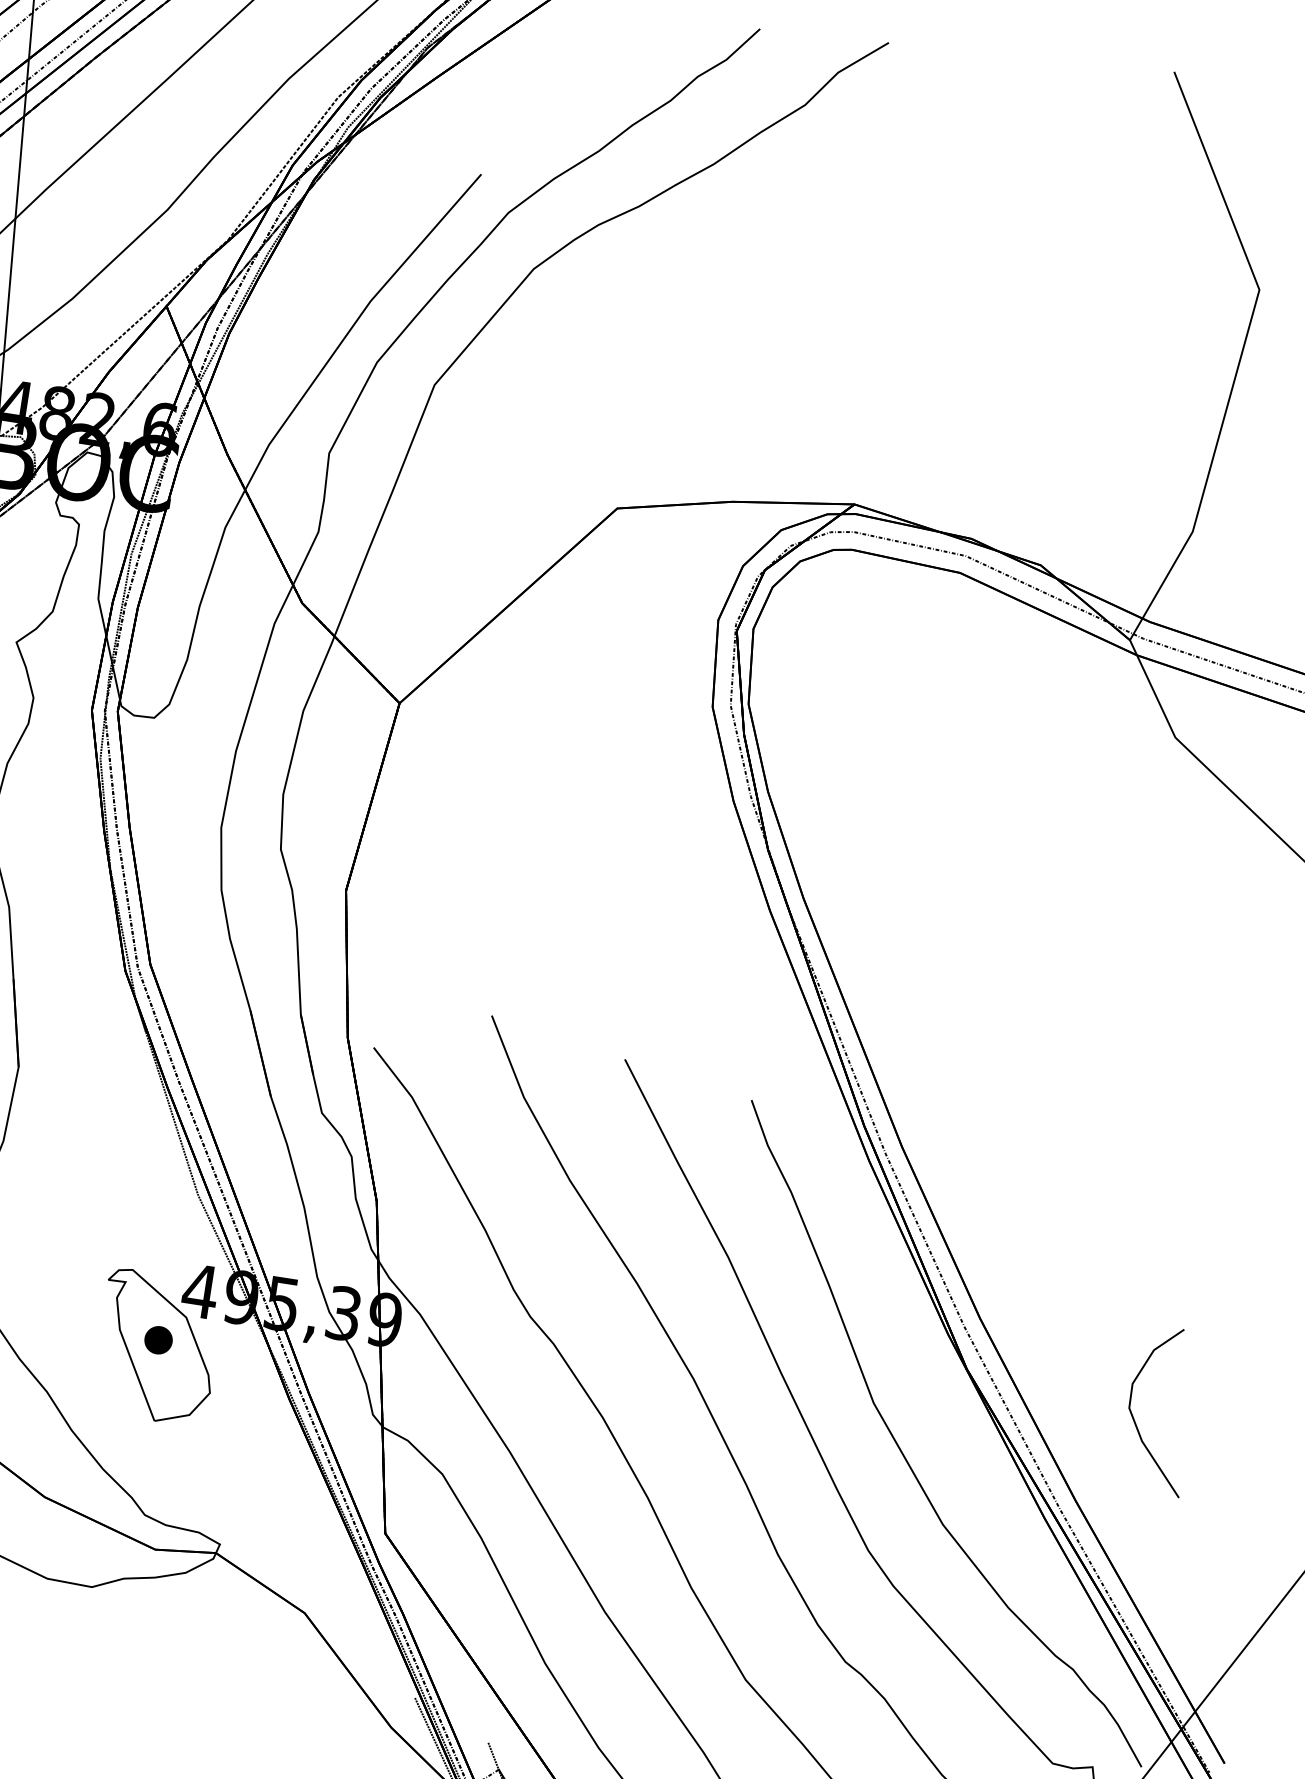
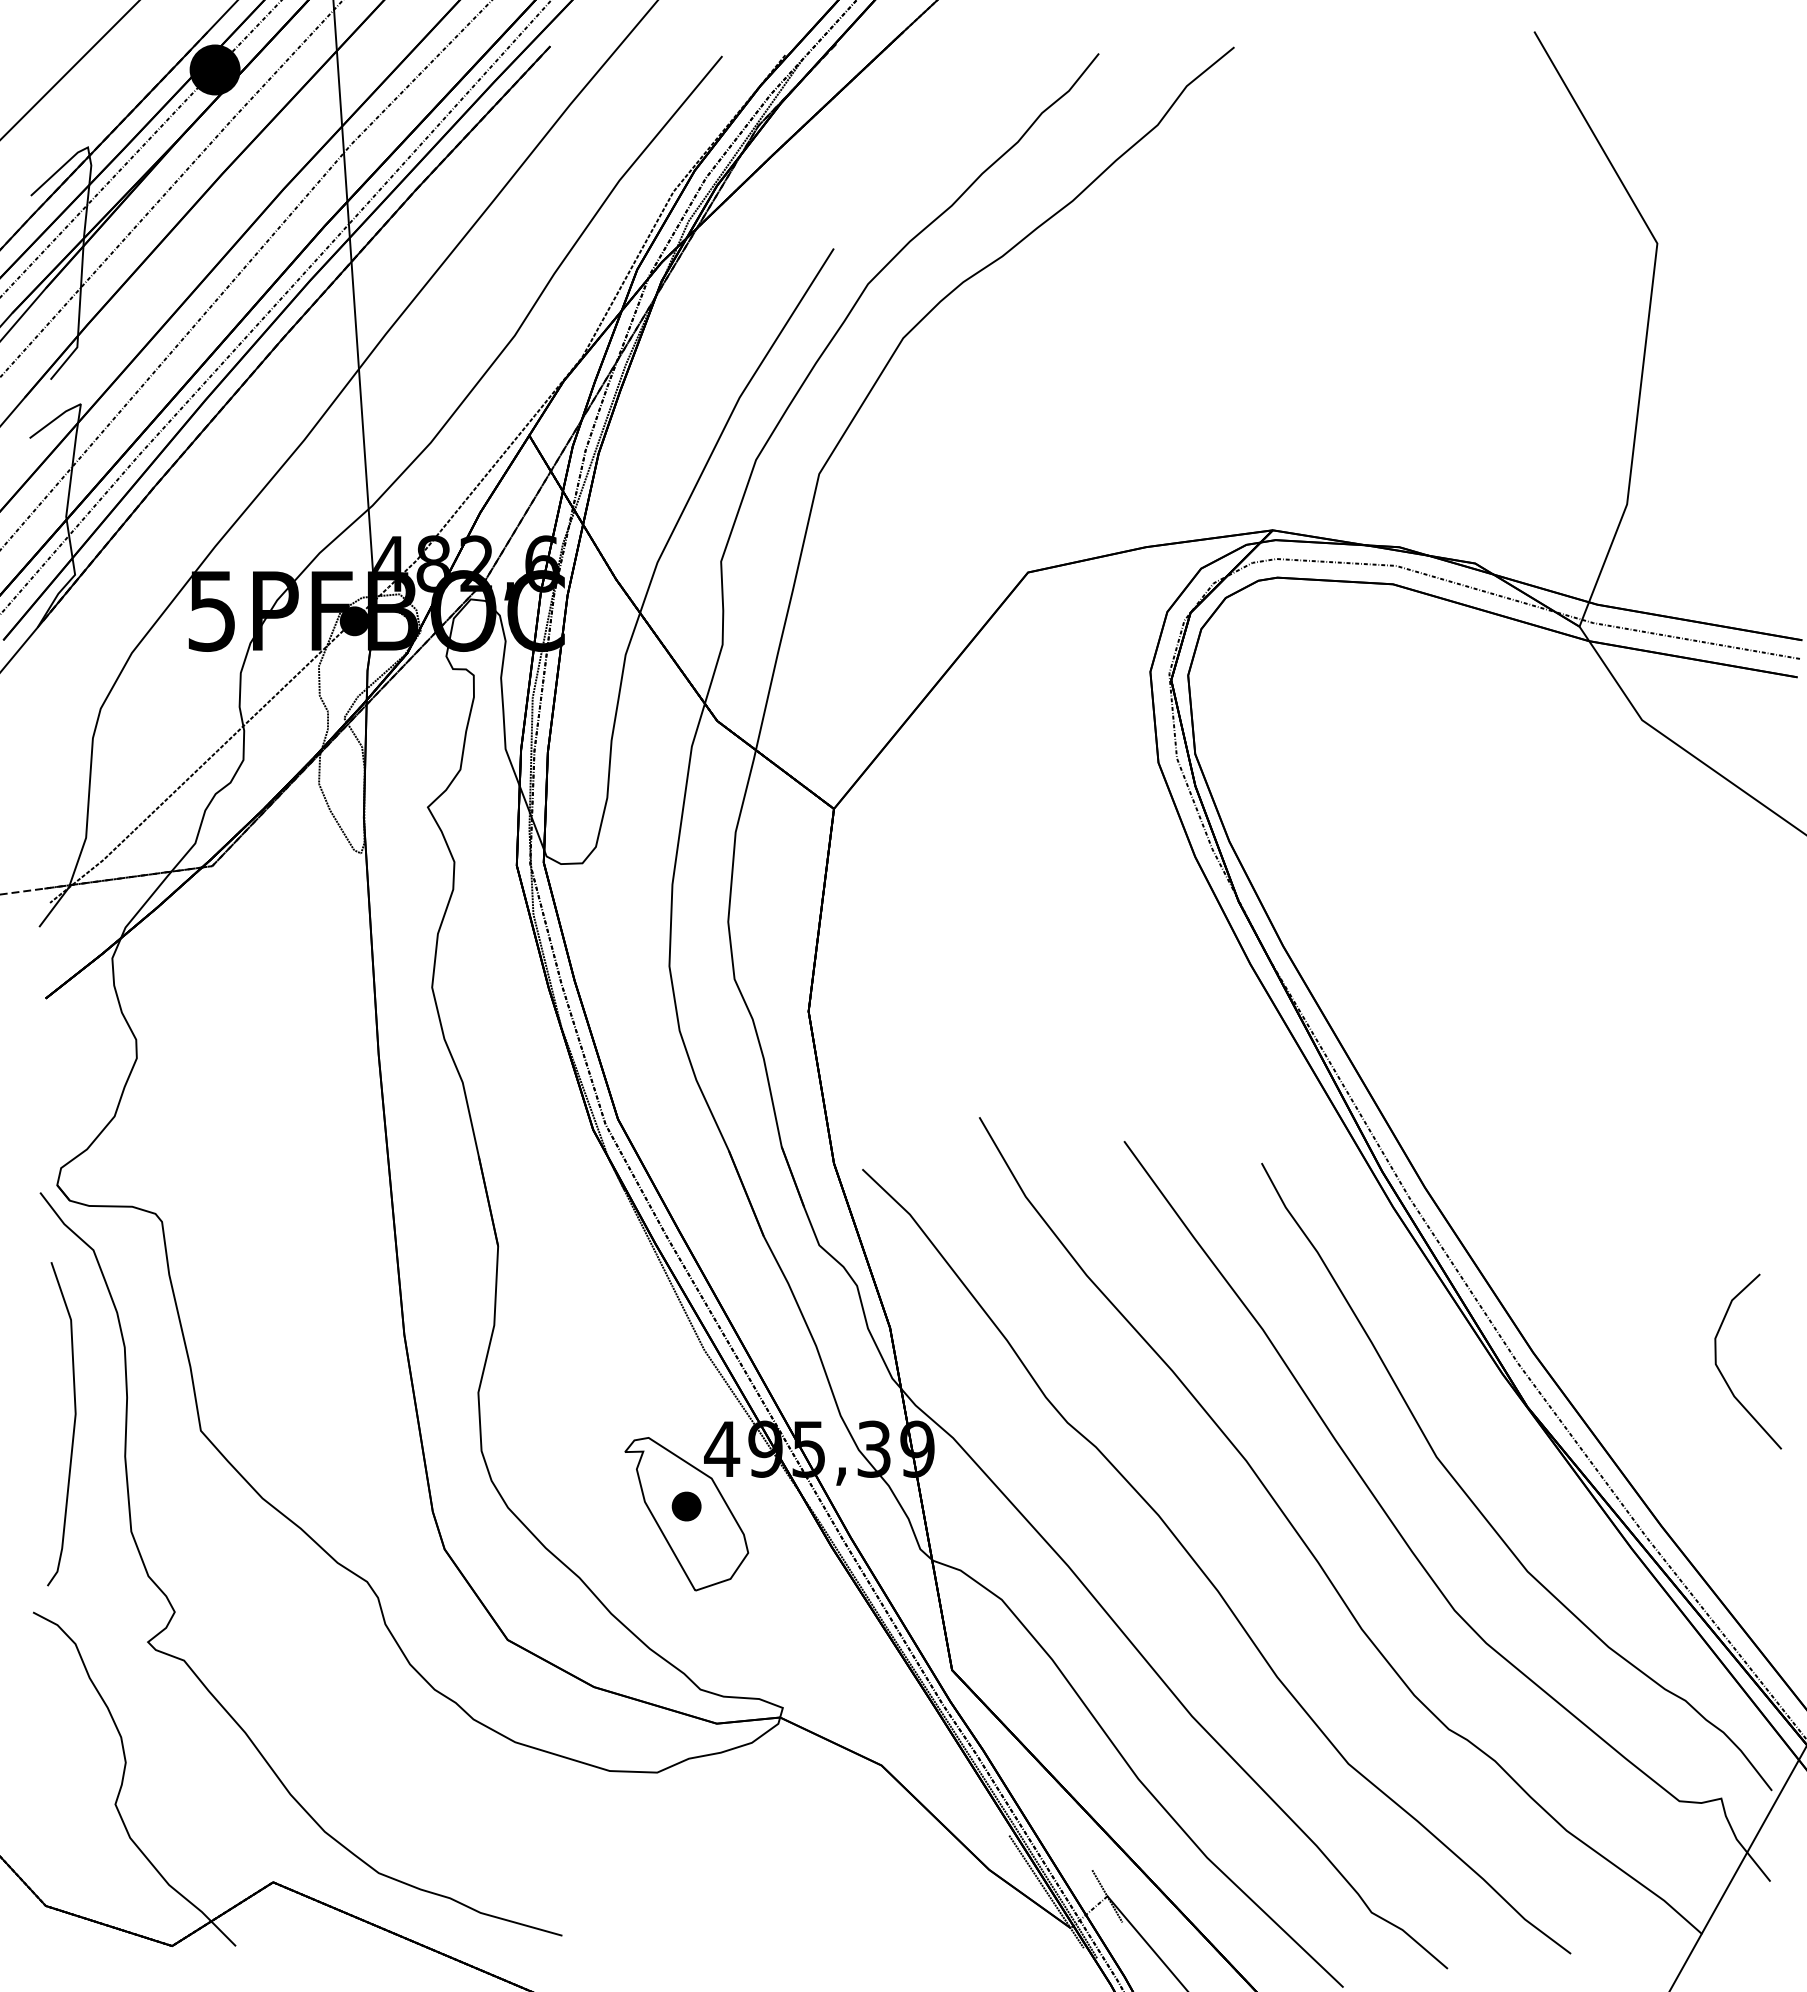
curve: (1136, 1422) -> (1725, 1378), moved

